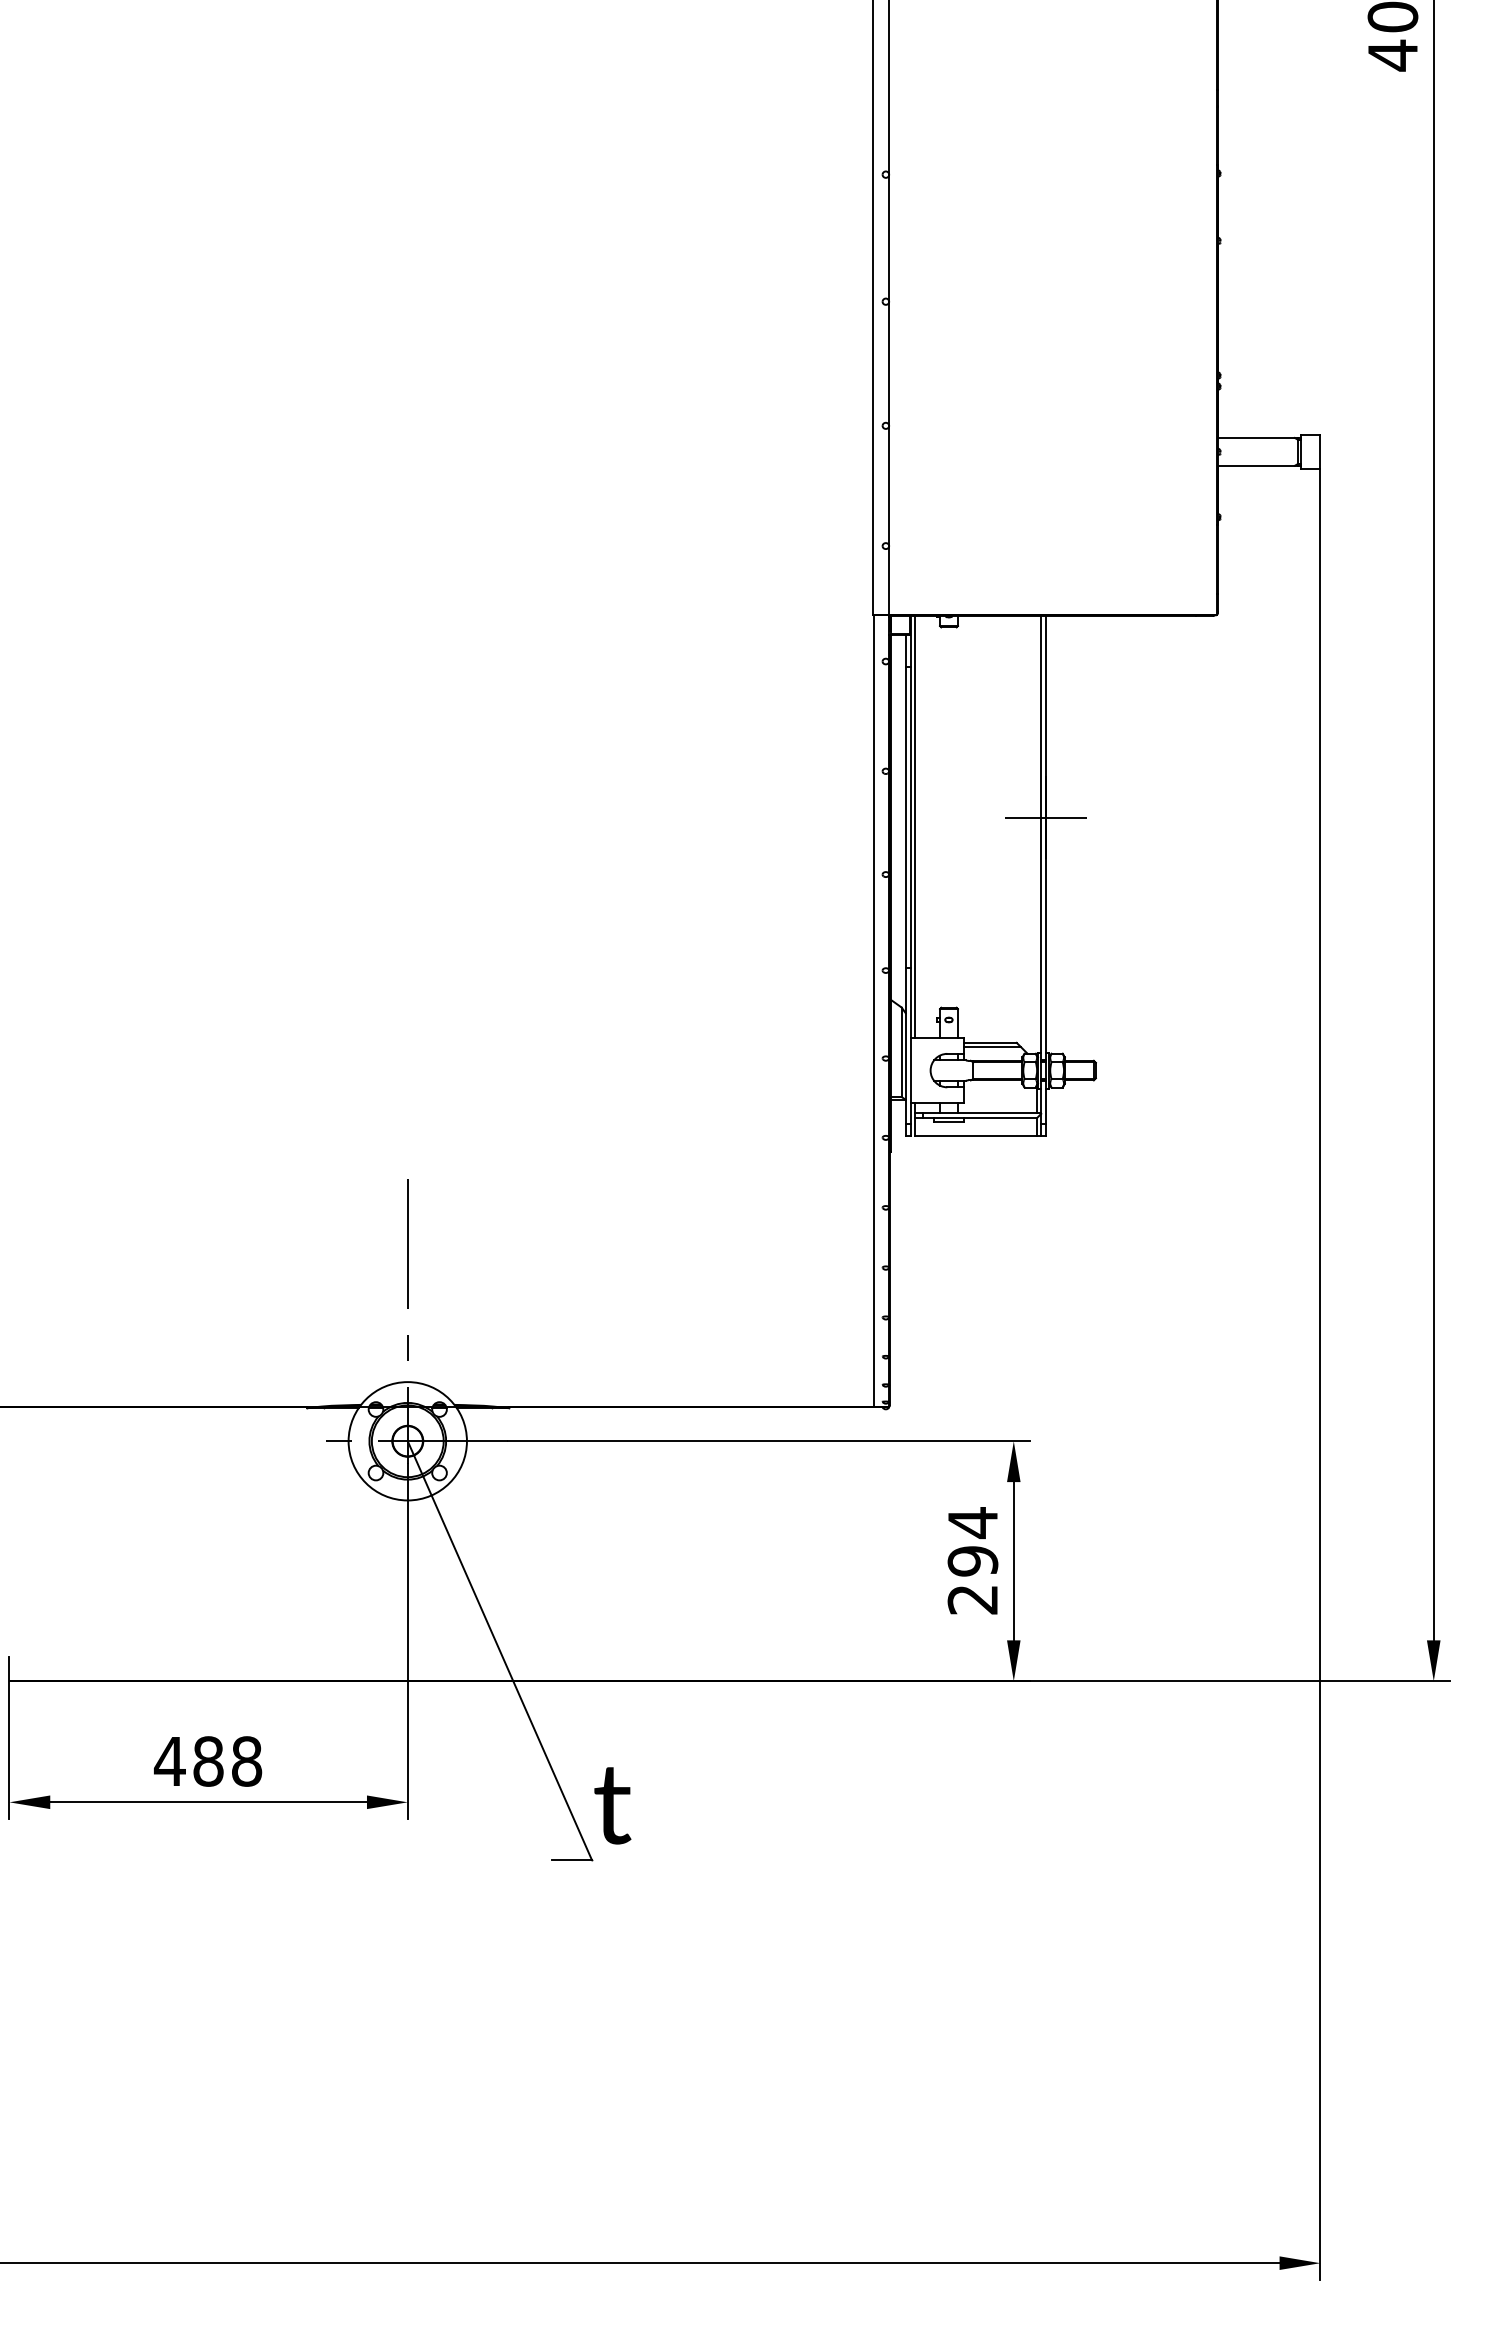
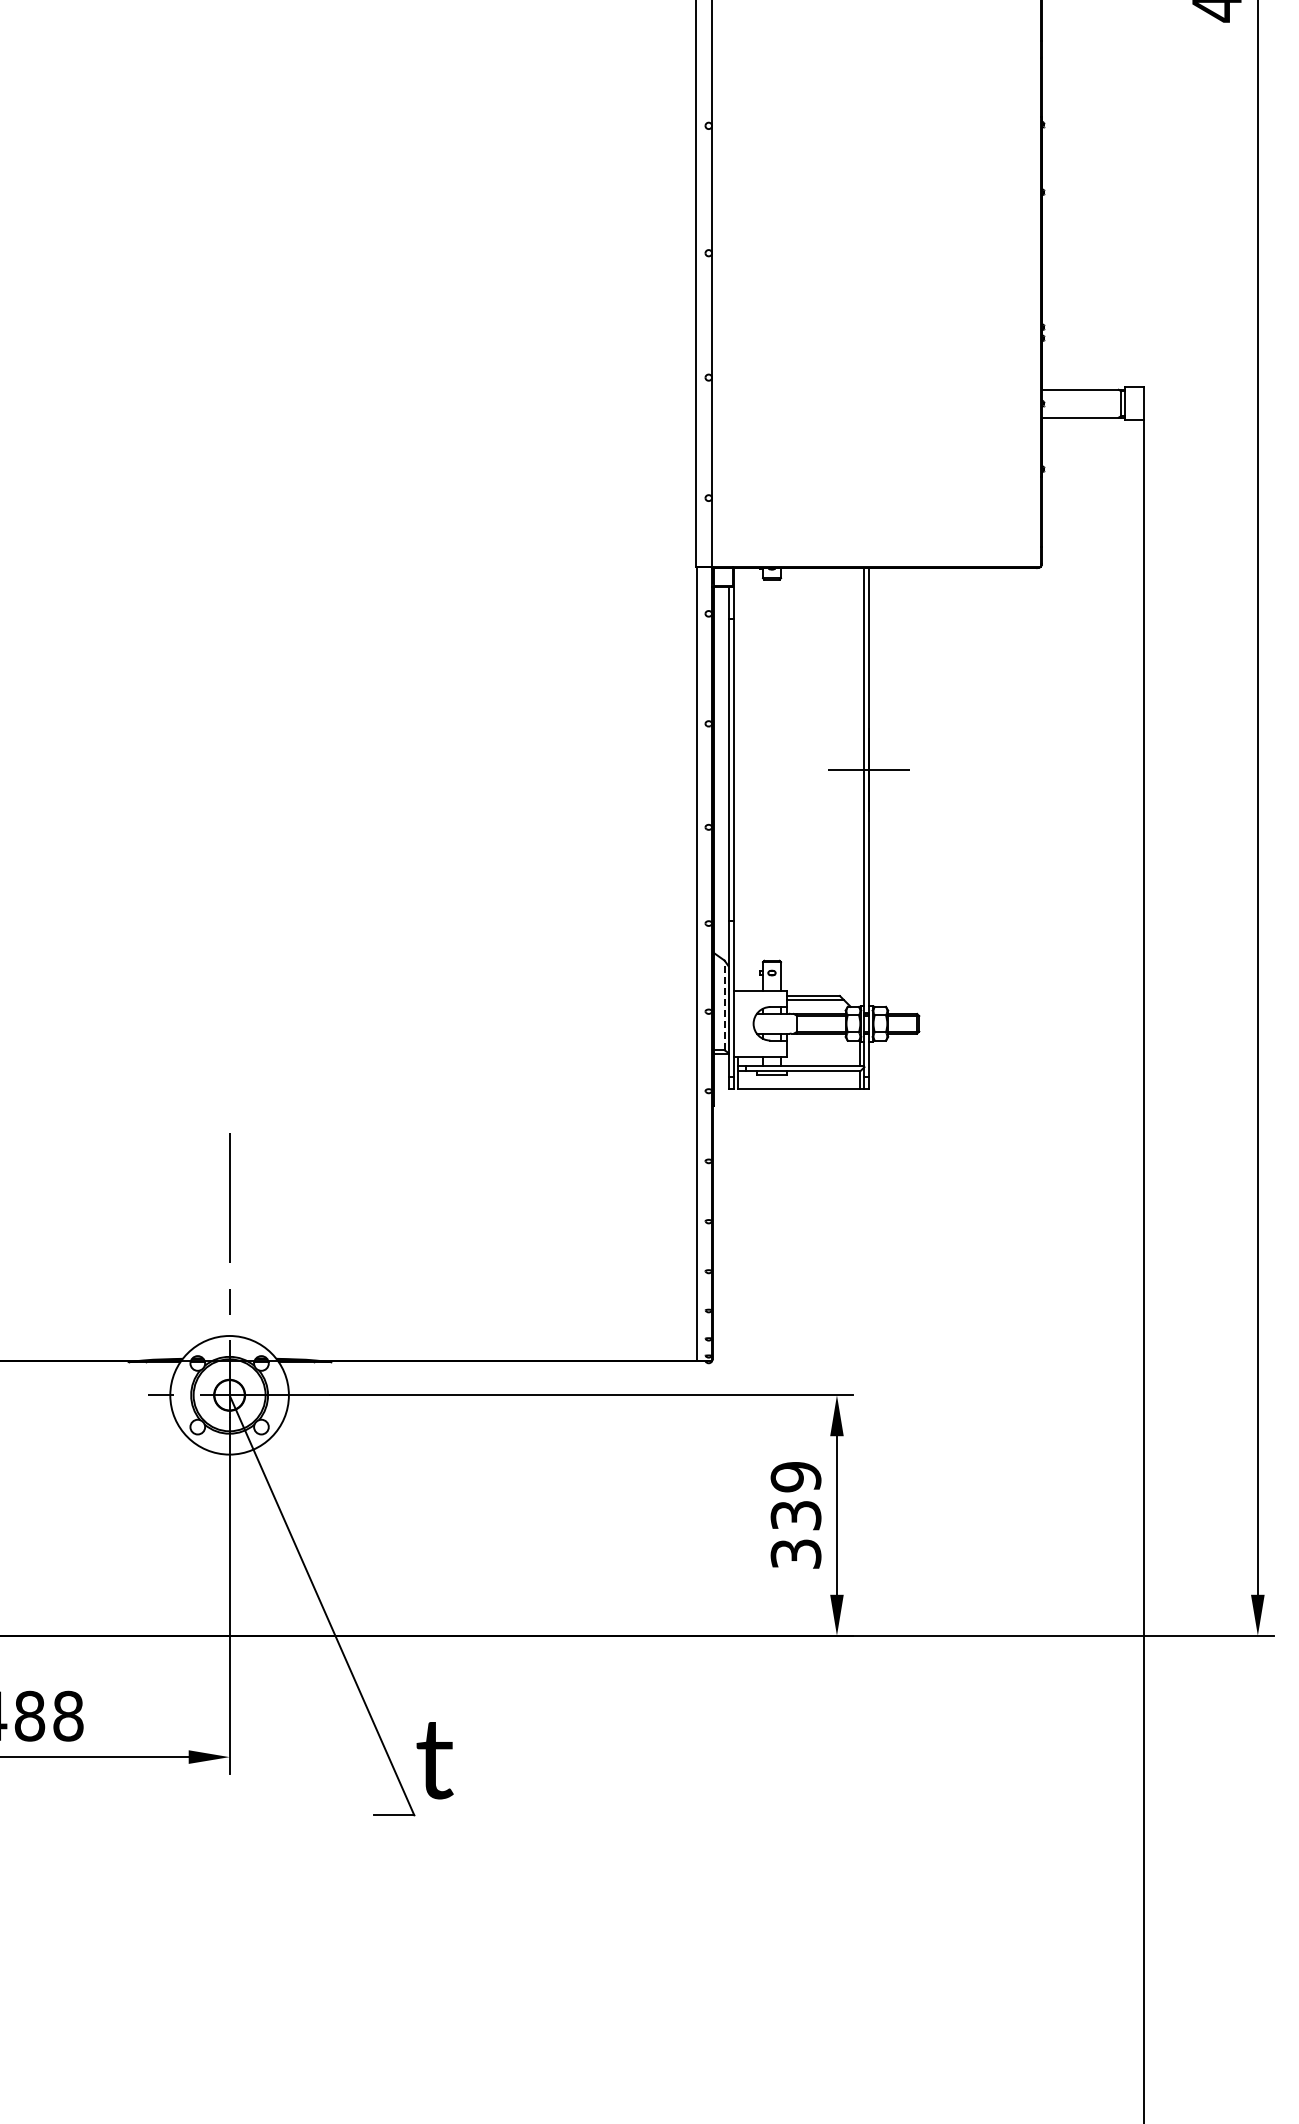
line: (914, 826) -> (737, 779), removed
line: (901, 1052) -> (724, 1005), solid -> dashed
text: (972, 1560) -> (795, 1514), 294 -> 339

